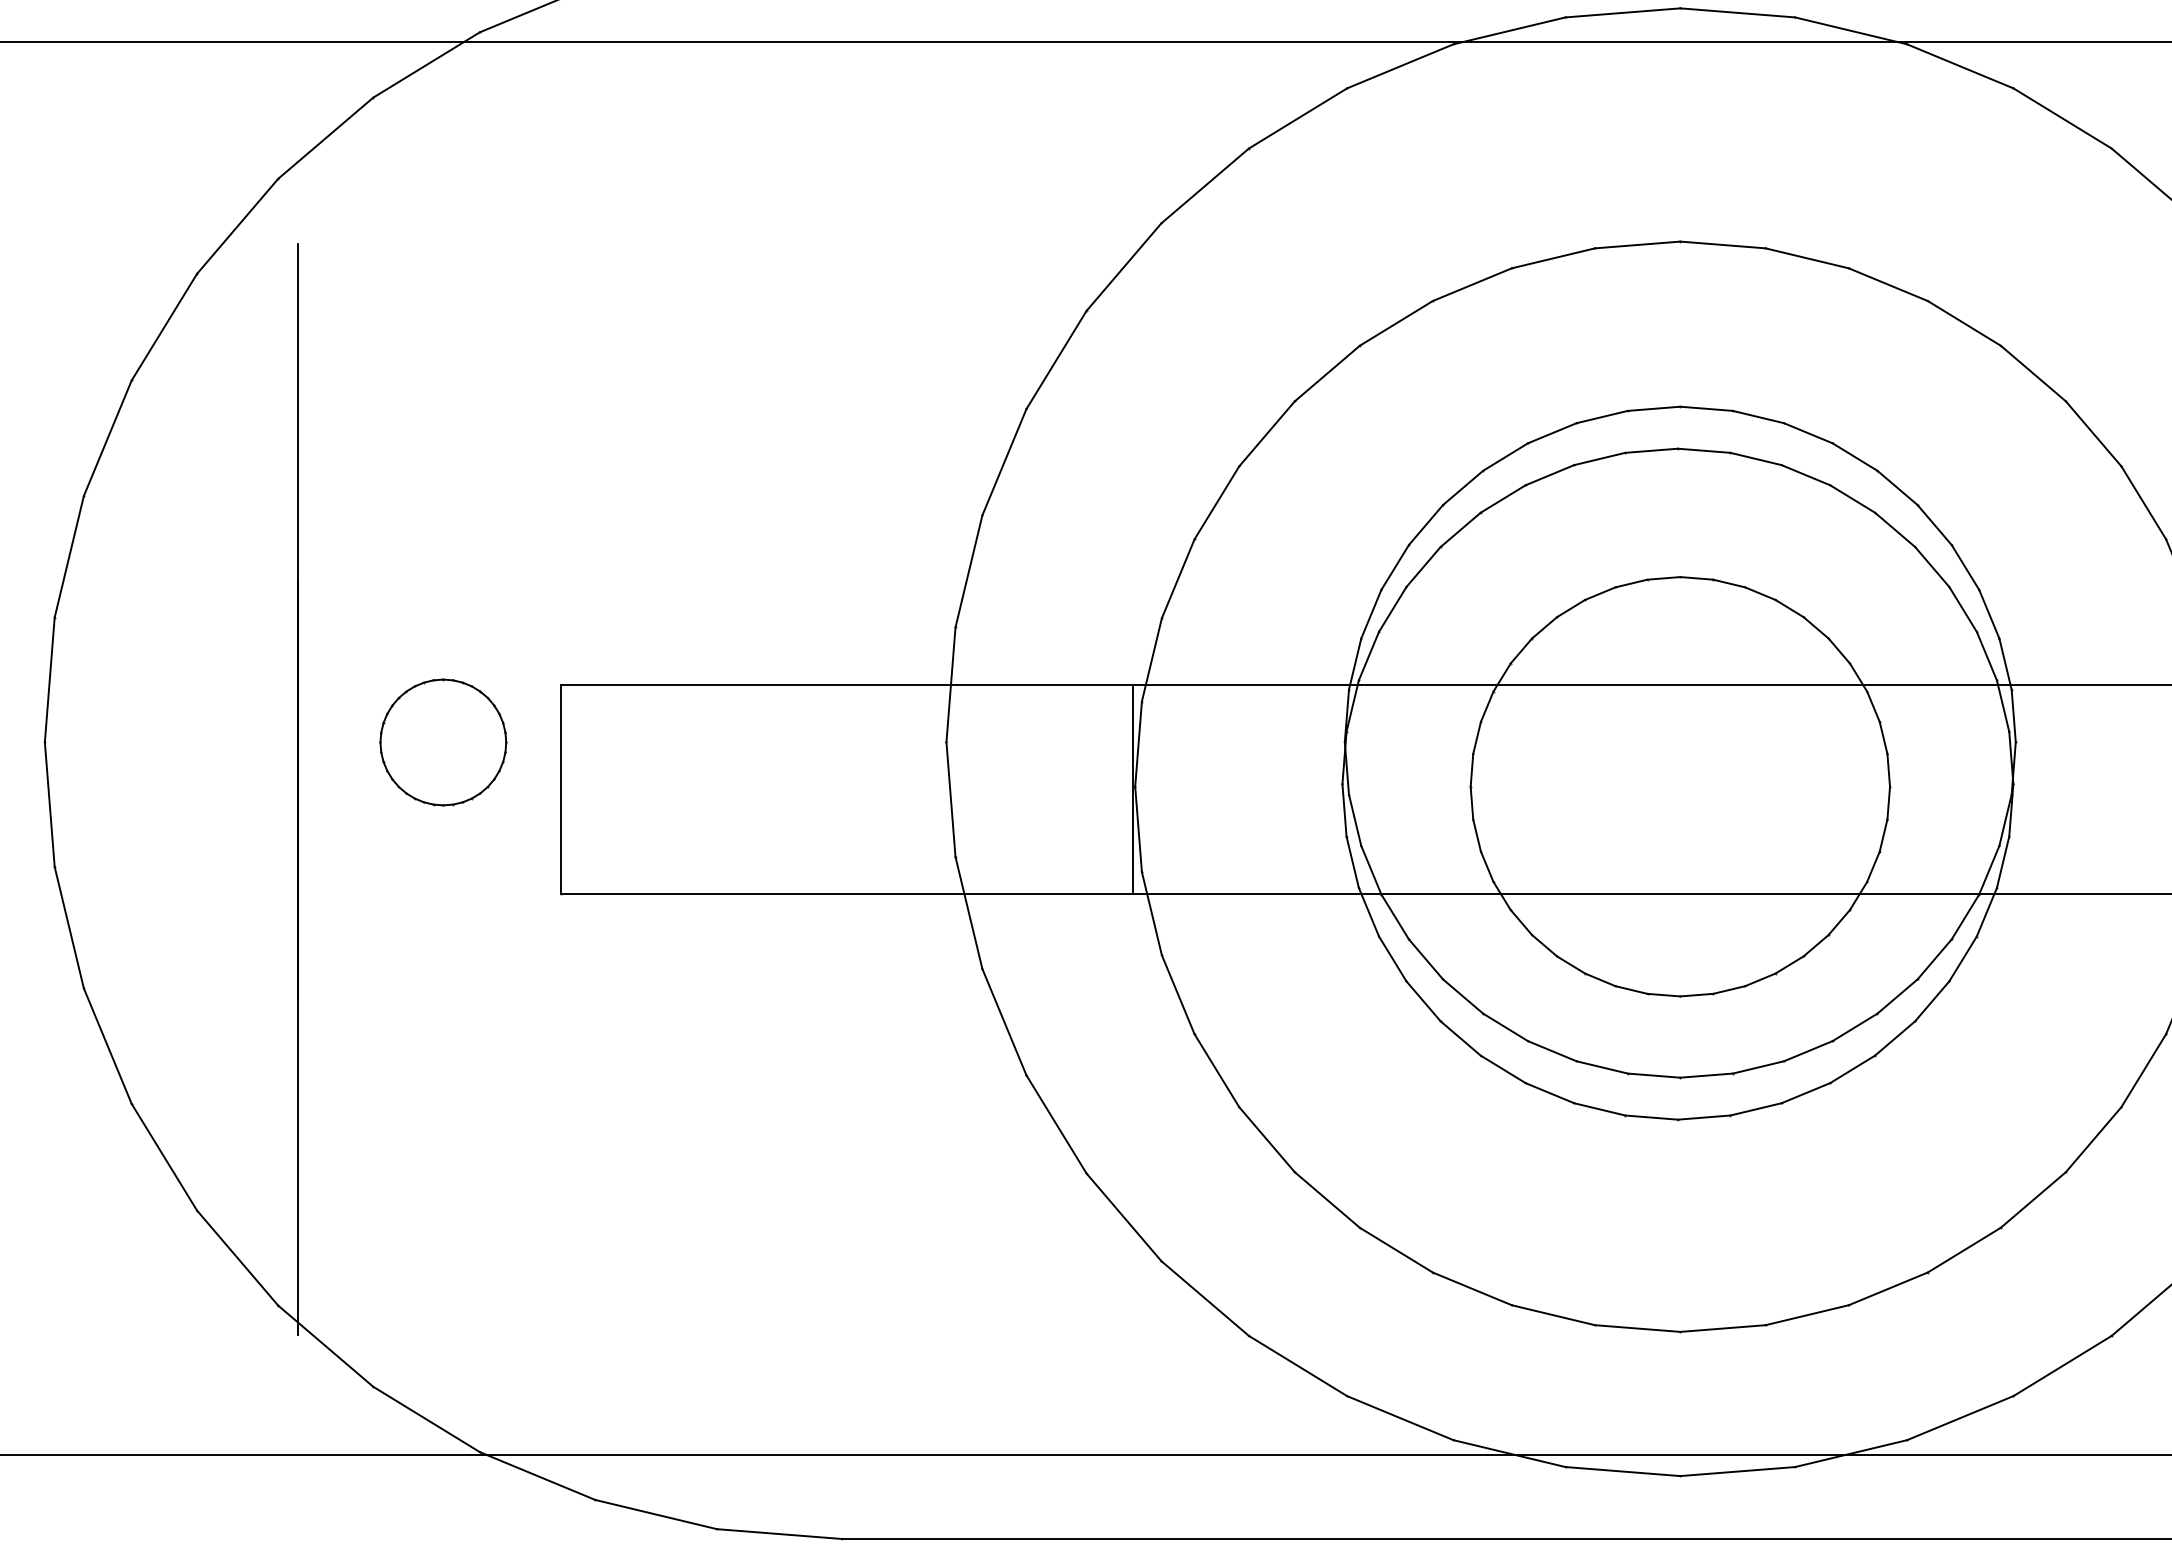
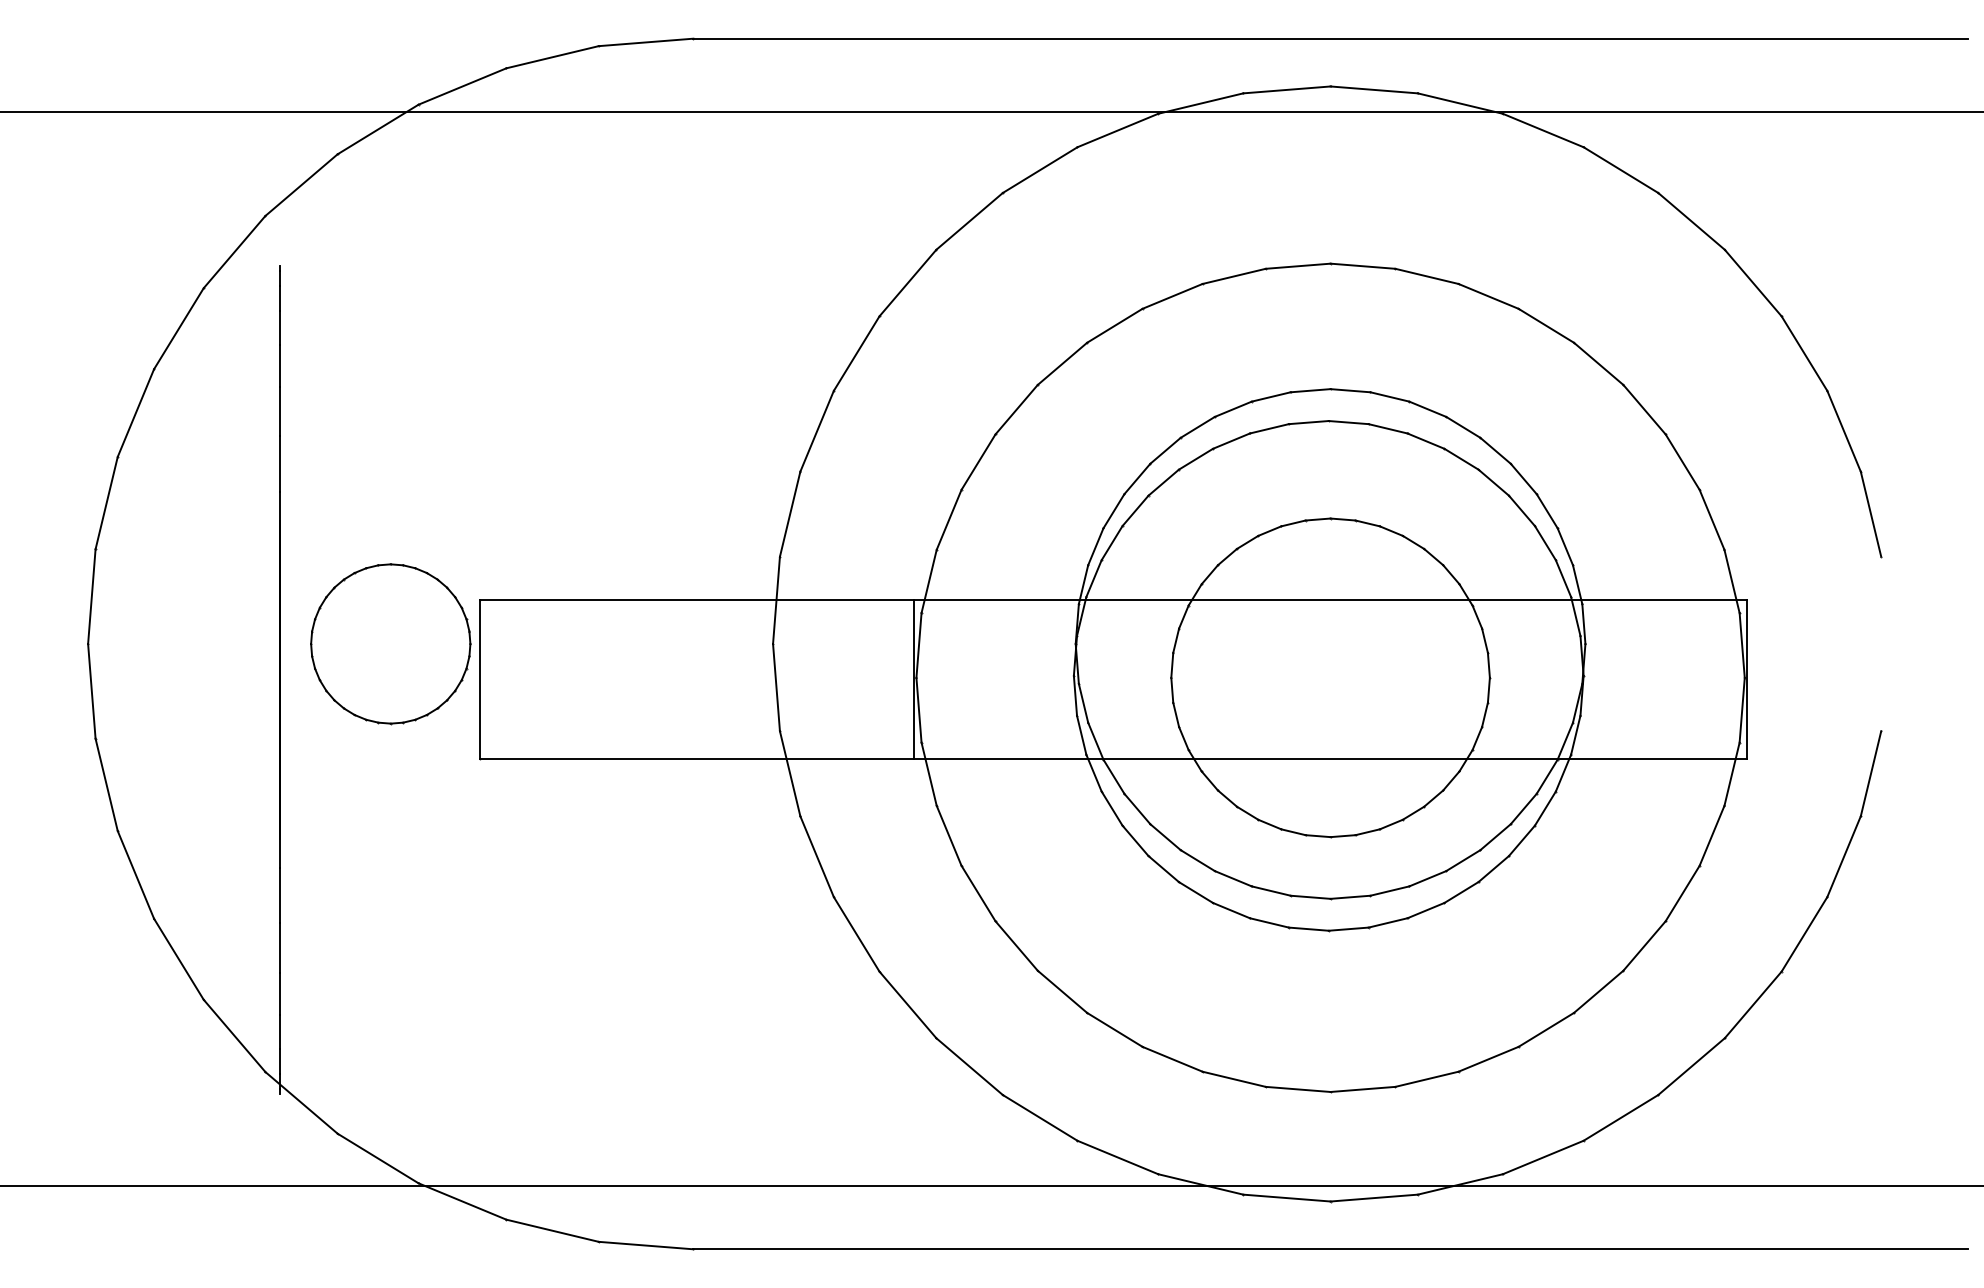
part: (442, 742) -> (390, 644), size x1.67

